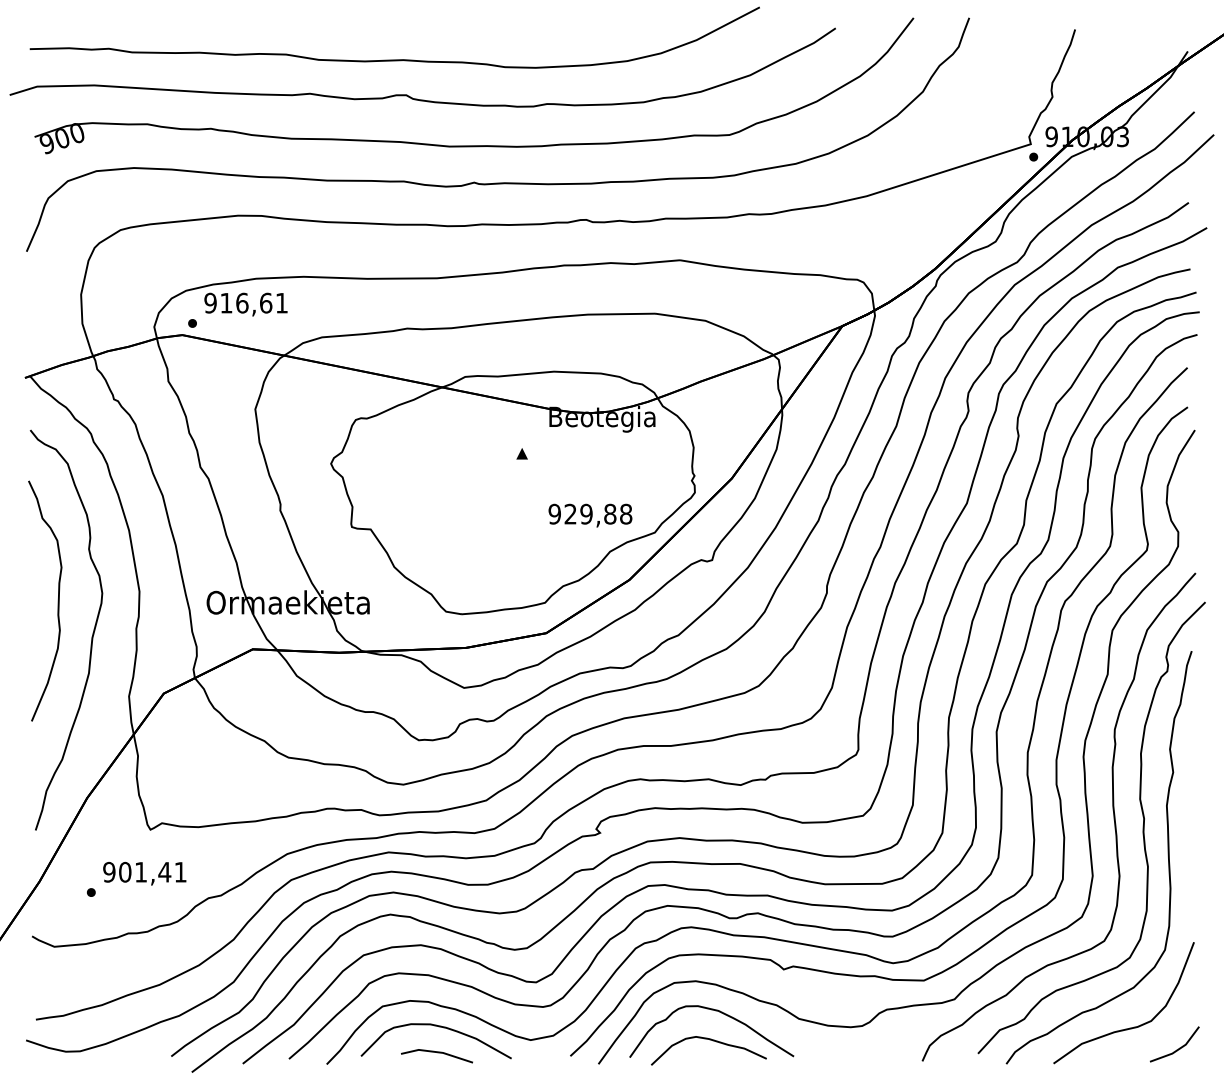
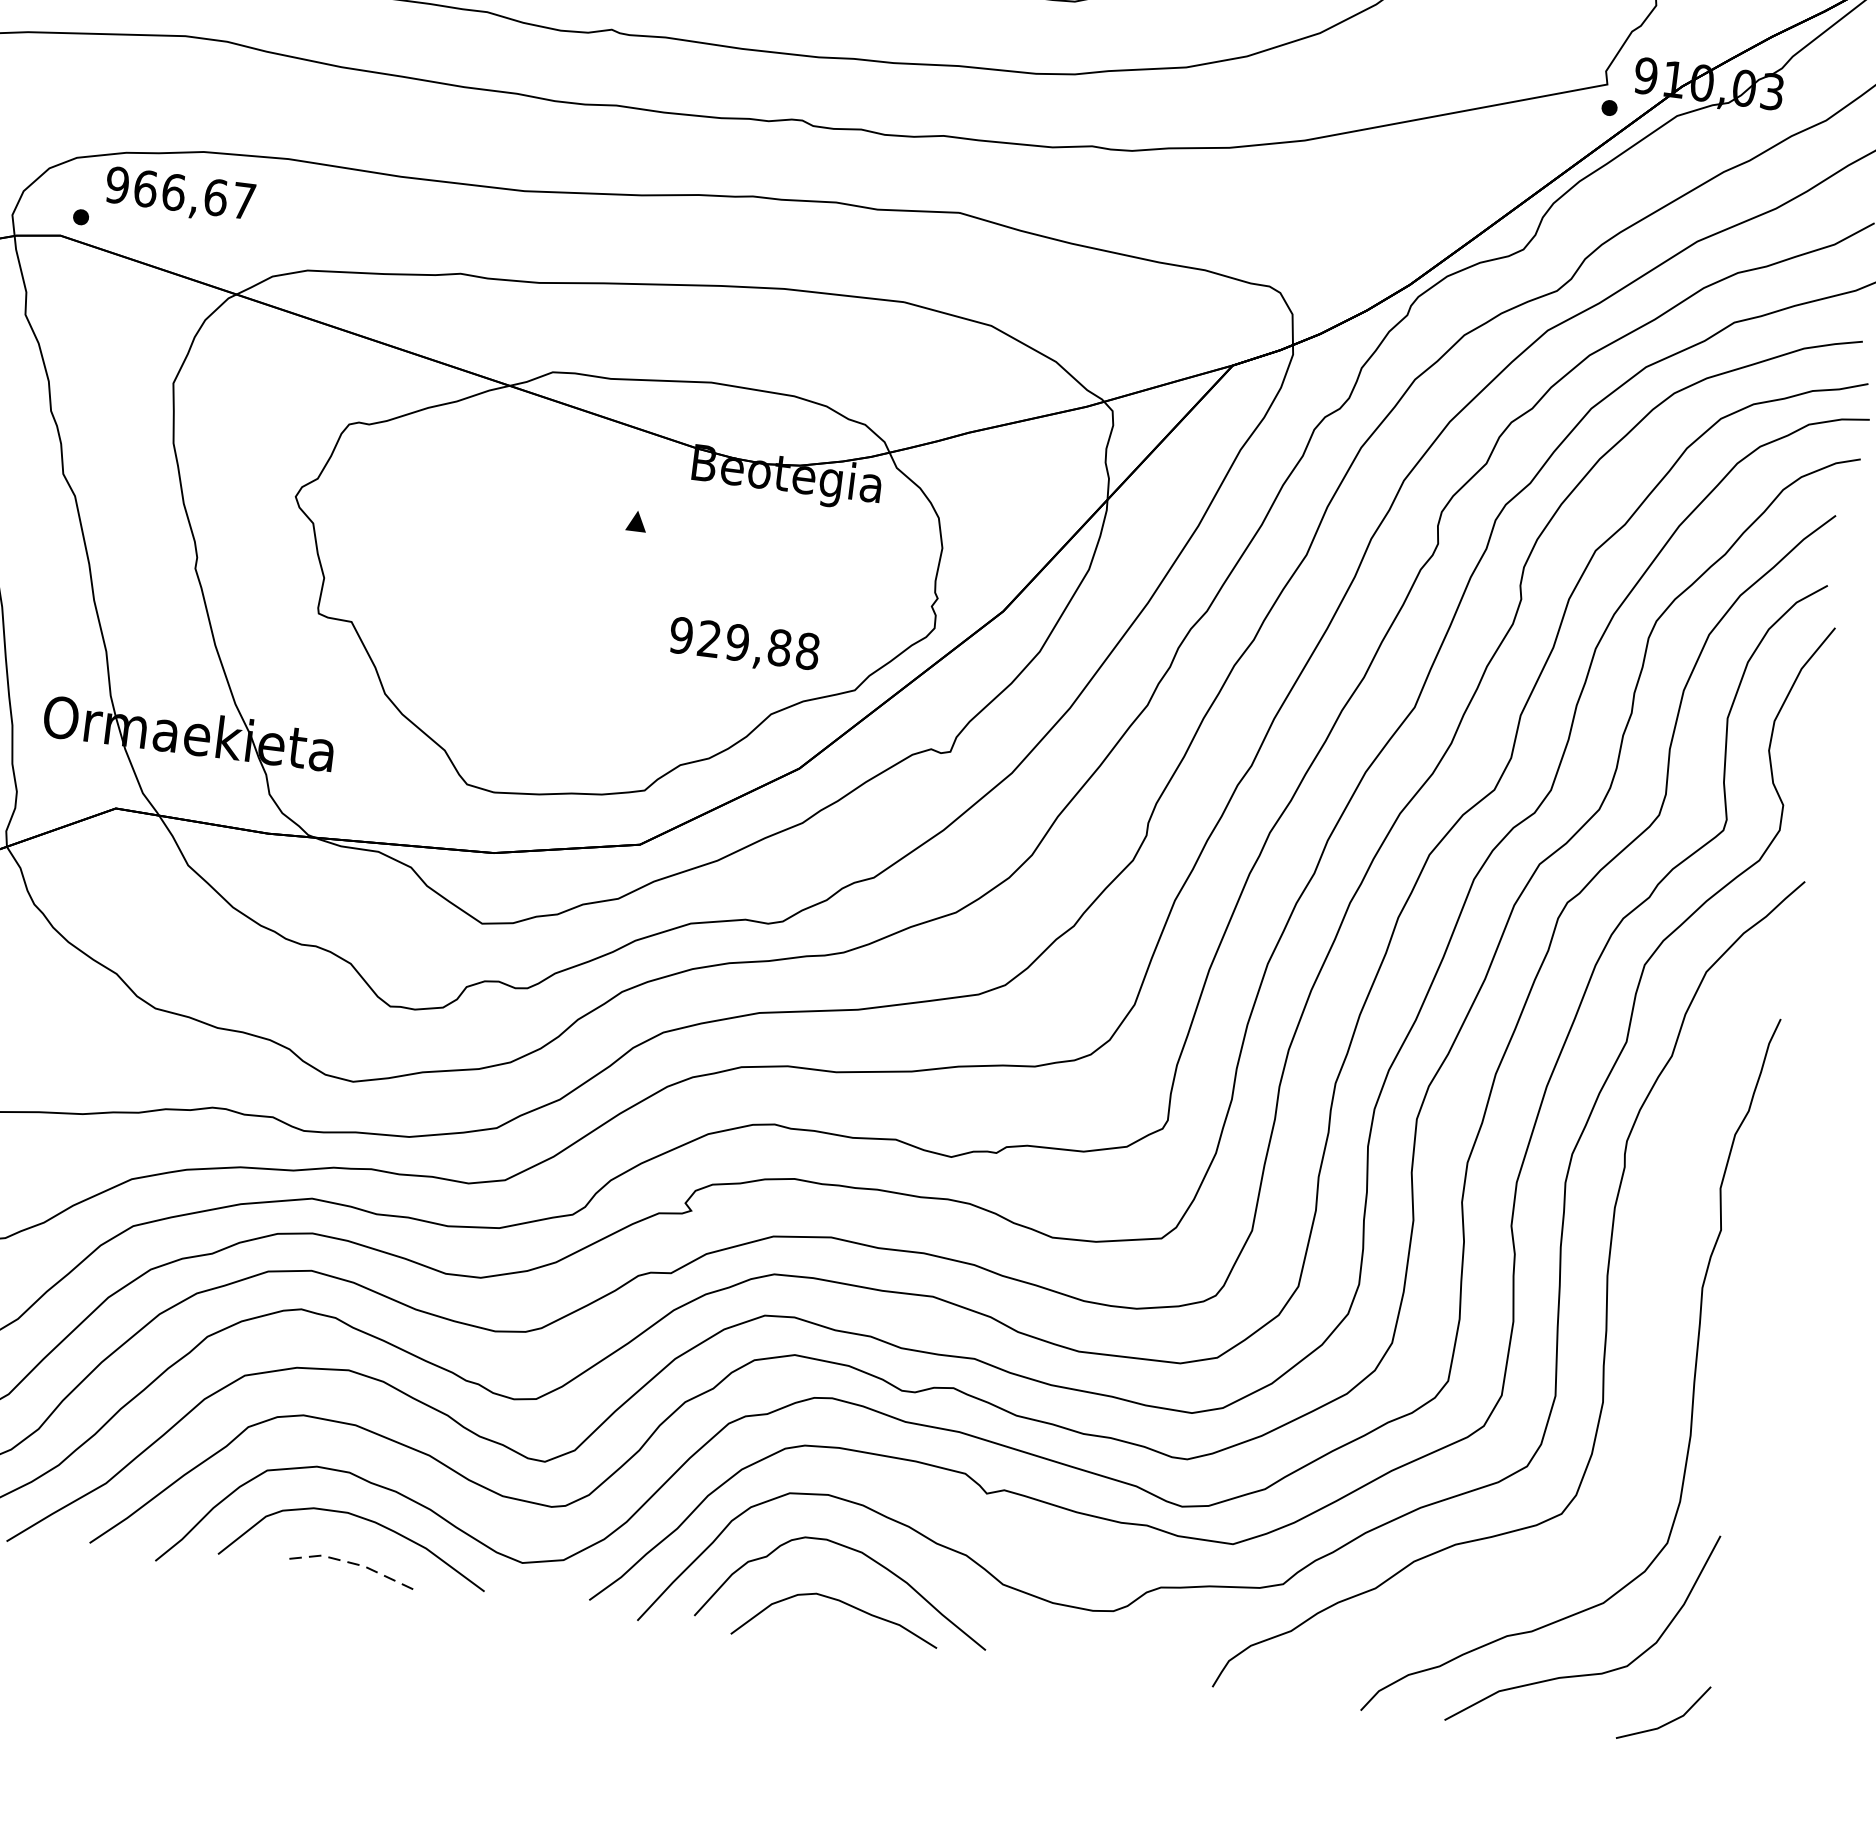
text: (253, 302) -> (193, 193), 916,61 -> 966,67
curve: (1142, 827) -> (1654, 1321), removed
line: (437, 1052) -> (354, 1564), solid -> dashed

